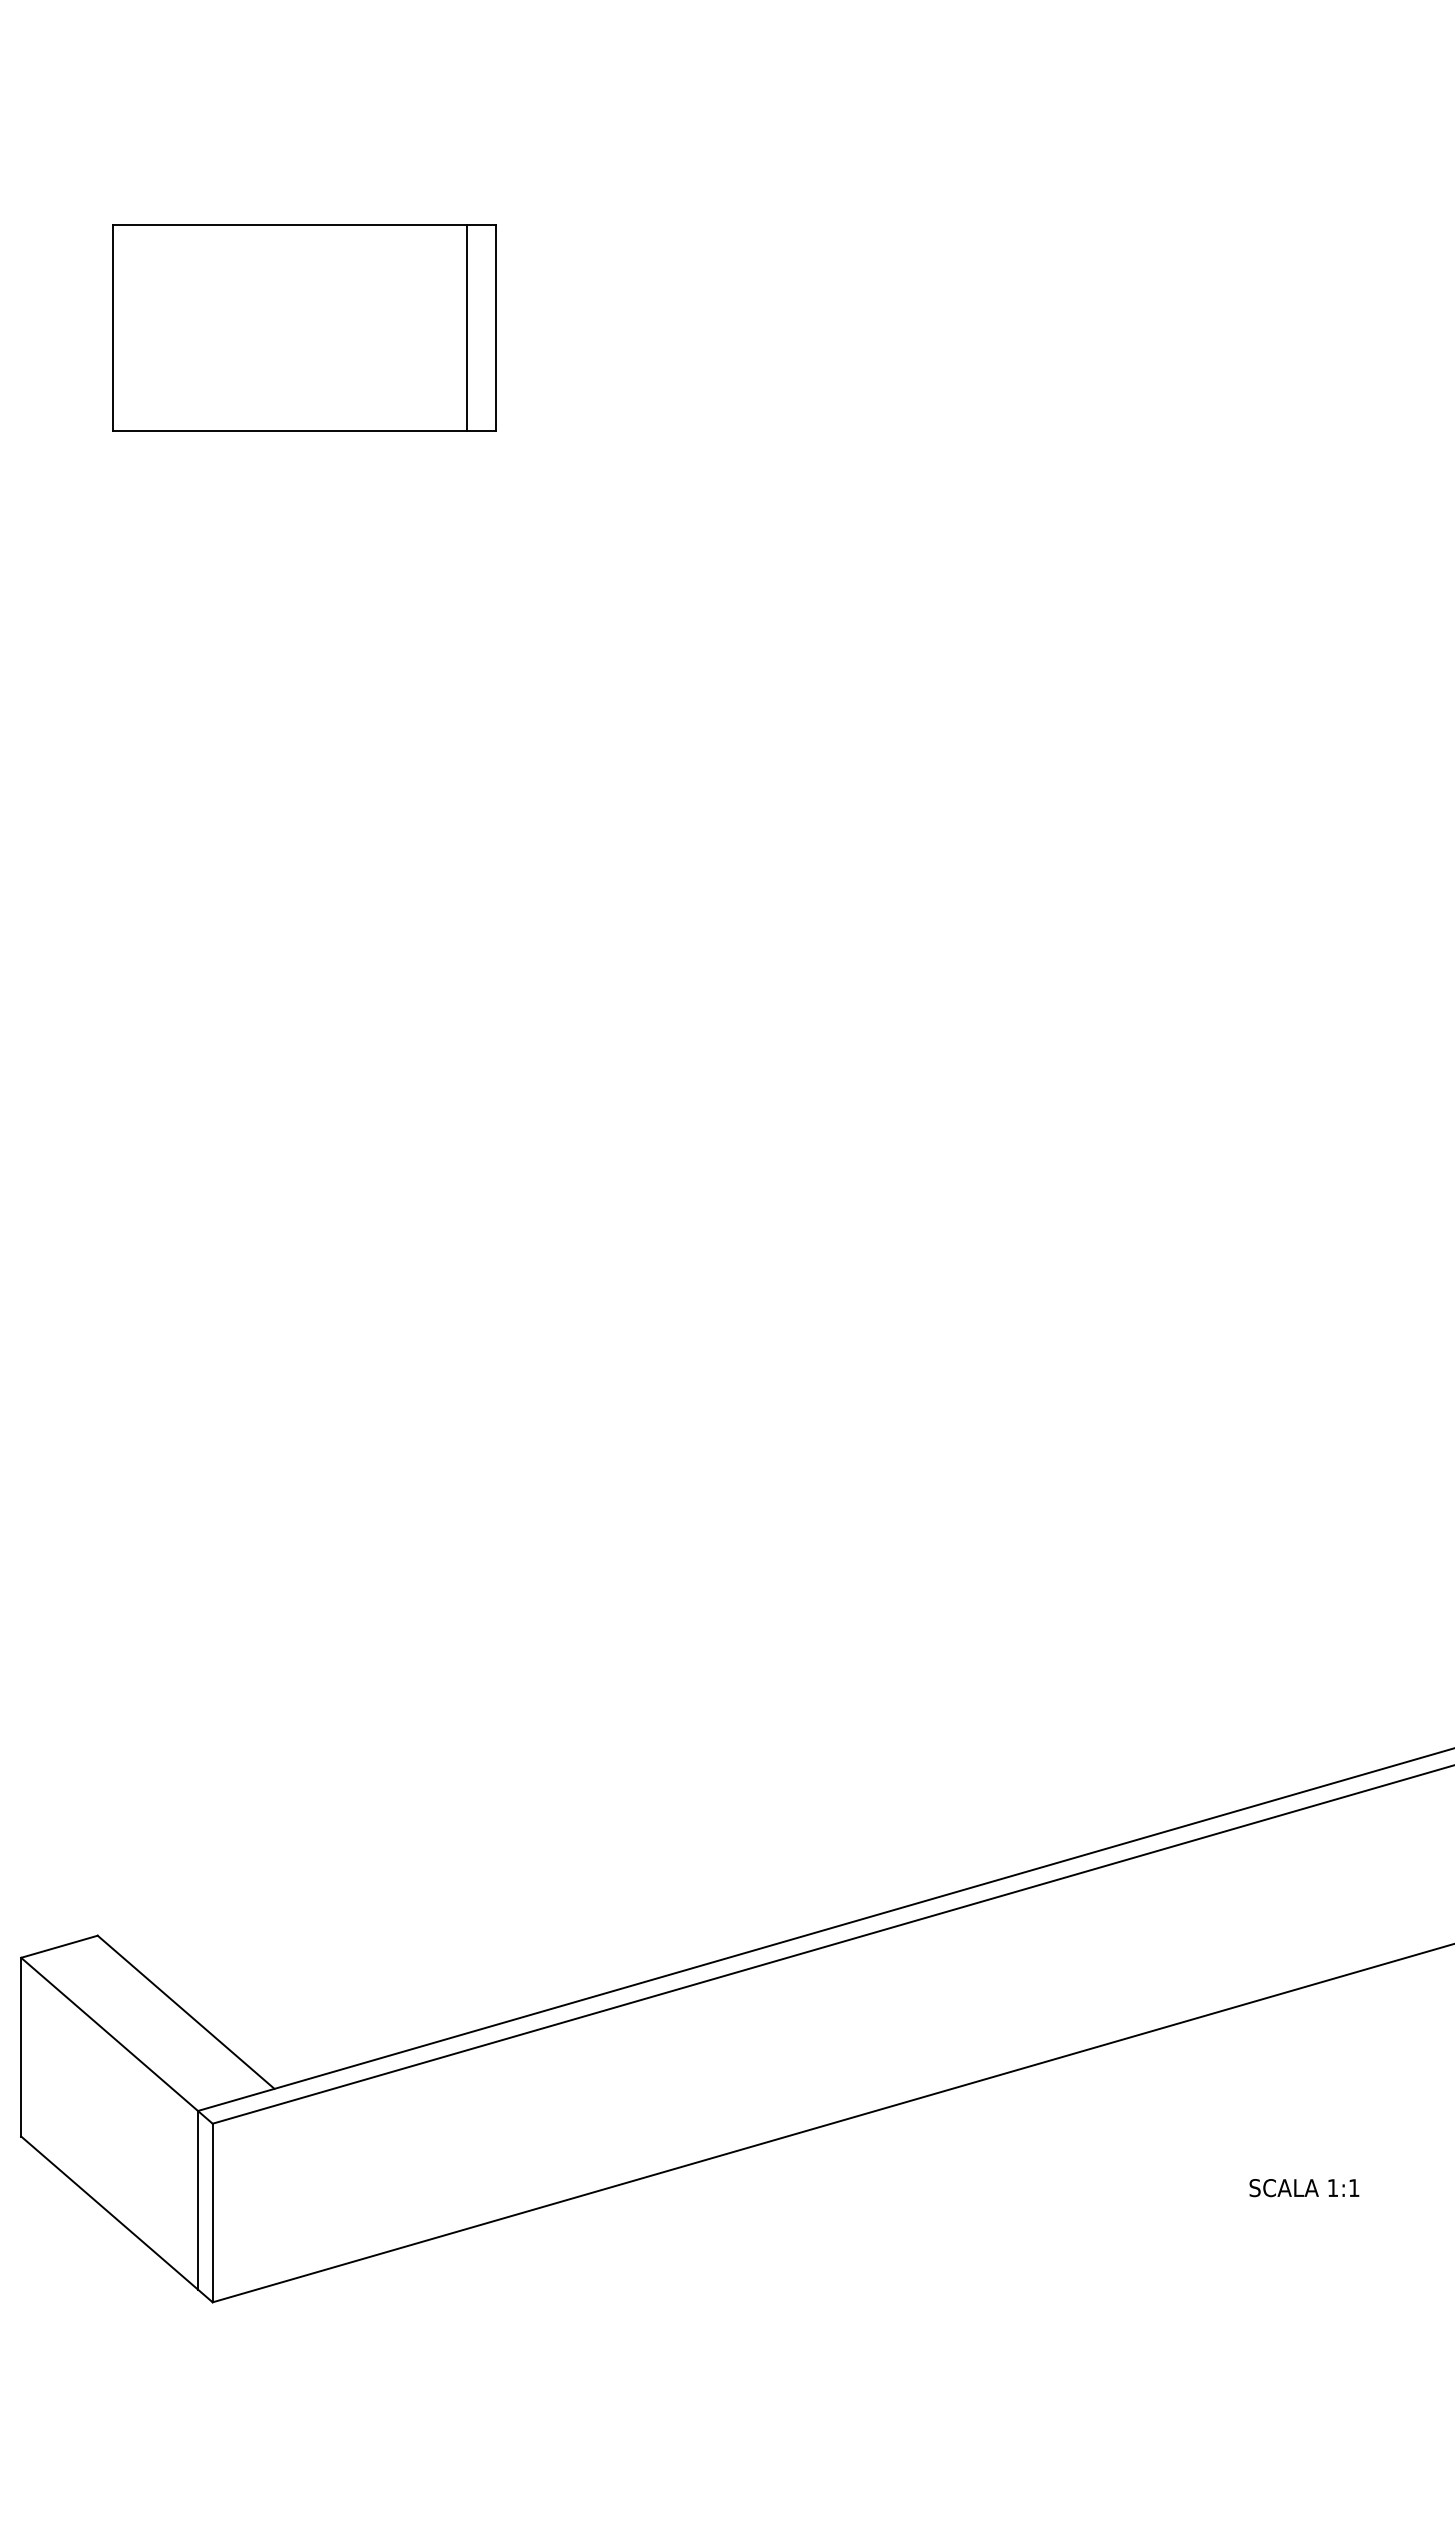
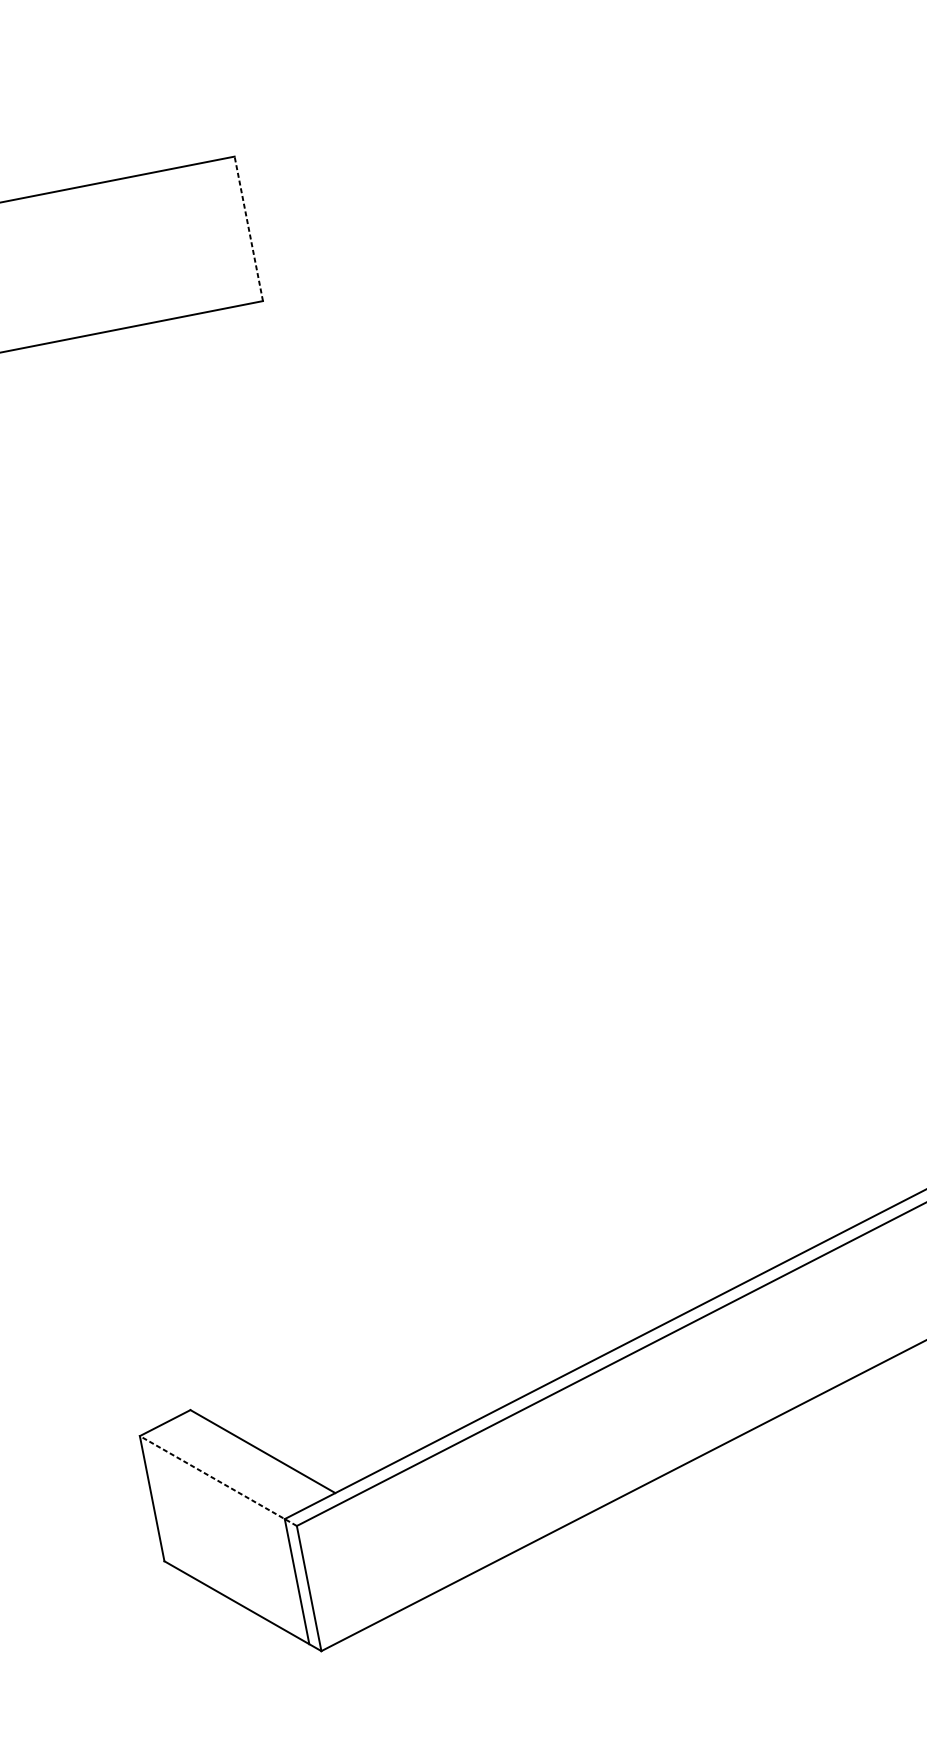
line: (466, 327) -> (227, 232), removed
line: (496, 327) -> (248, 228), solid -> dashed
line: (116, 2040) -> (218, 1480), solid -> dashed

